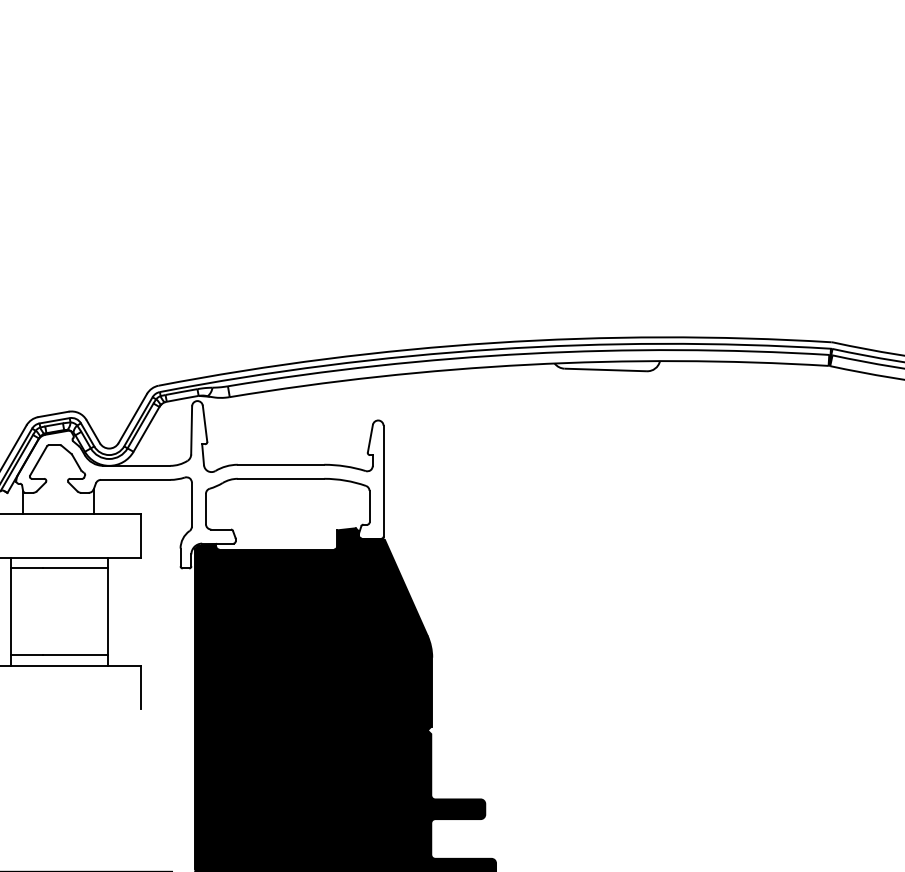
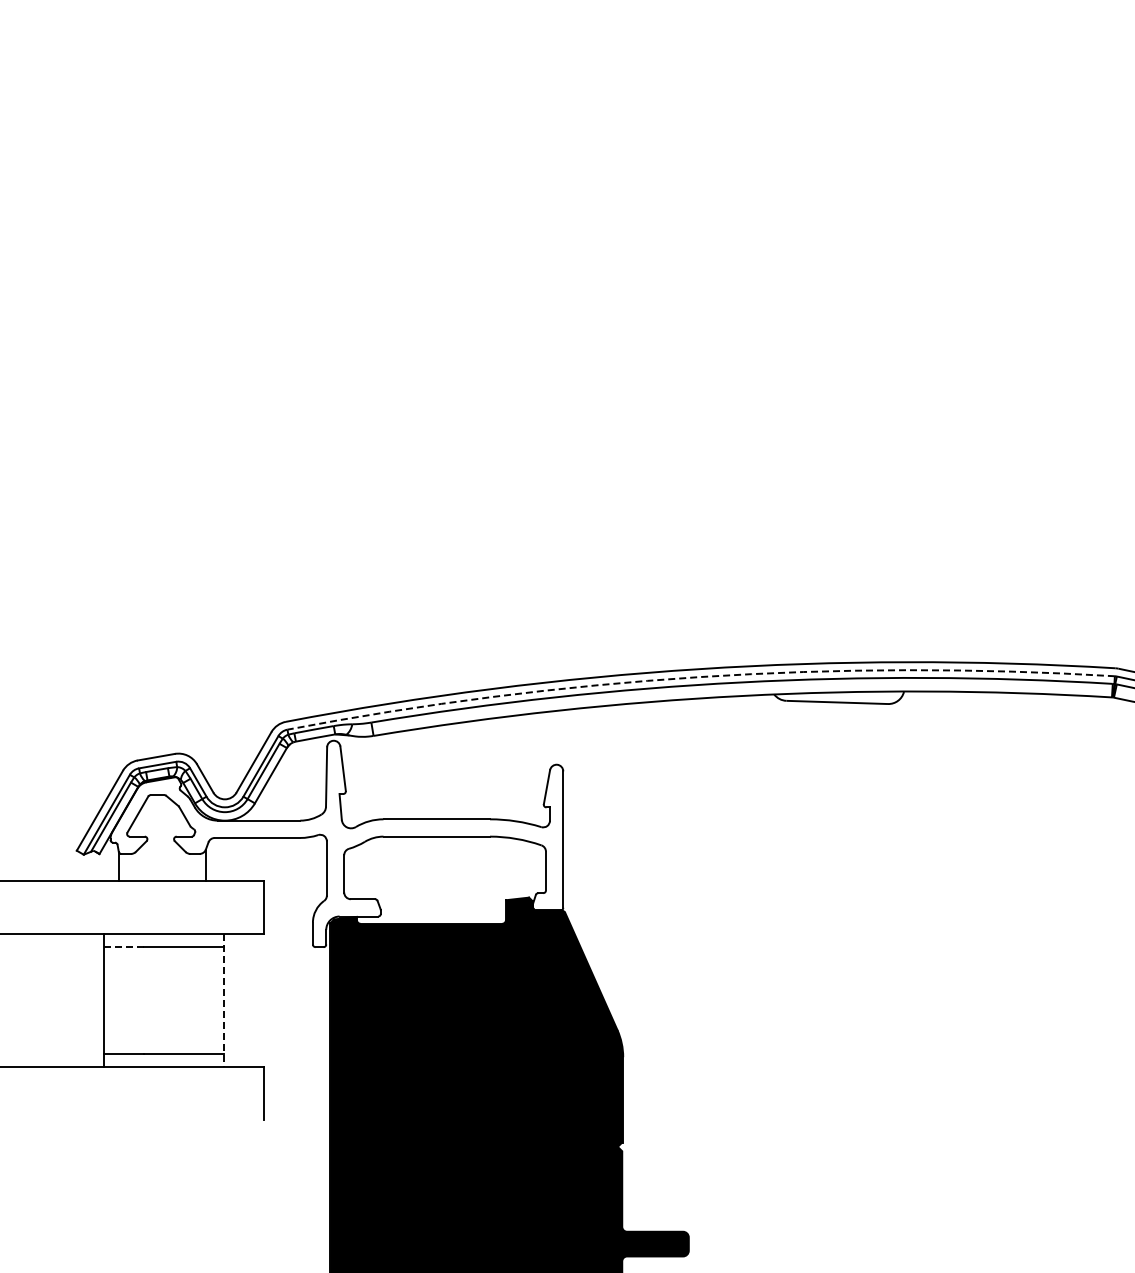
arc: (494, 349) -> (699, 677), solid -> dashed
line: (26, 568) -> (123, 947), solid -> dashed
line: (108, 611) -> (223, 1000), solid -> dashed

